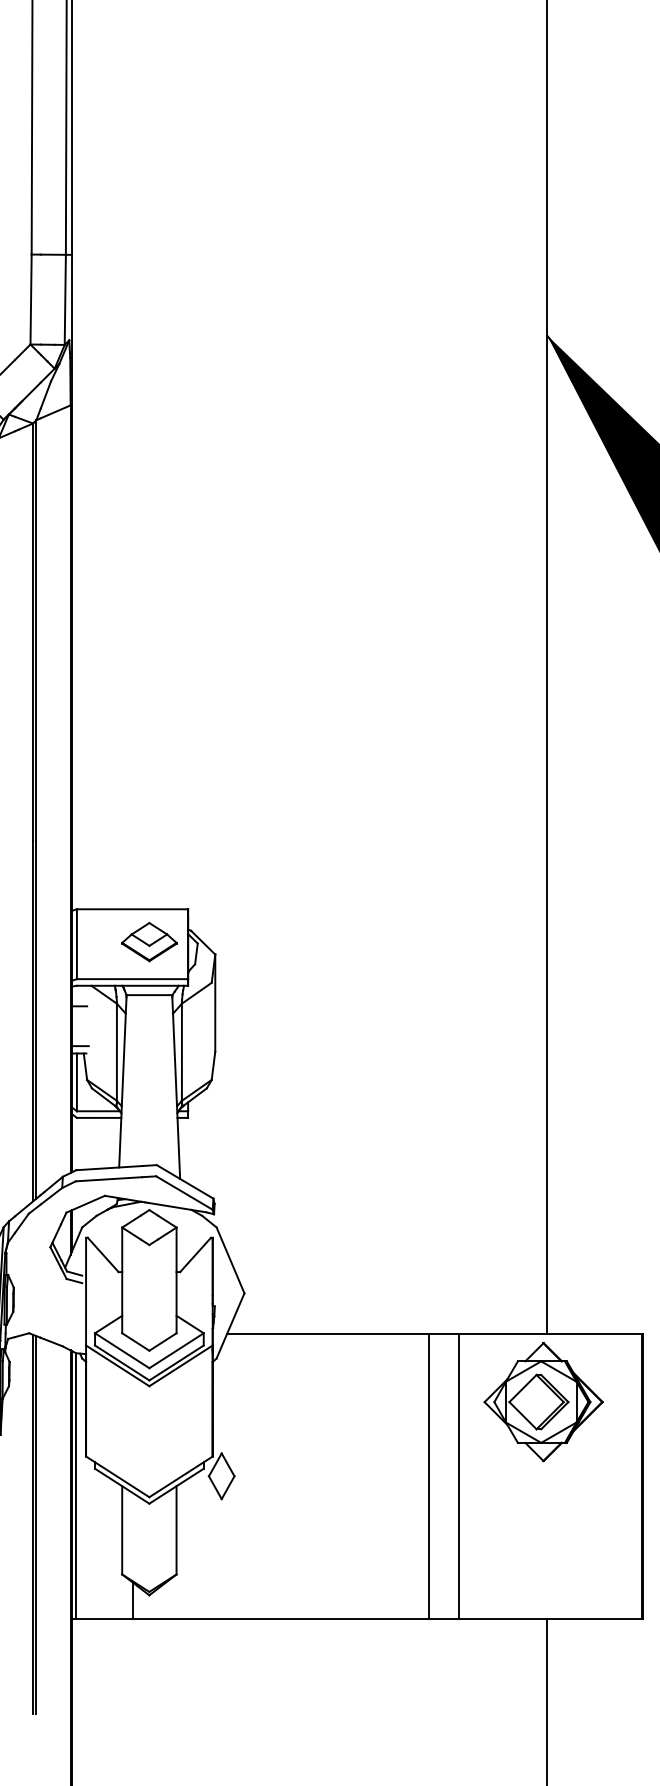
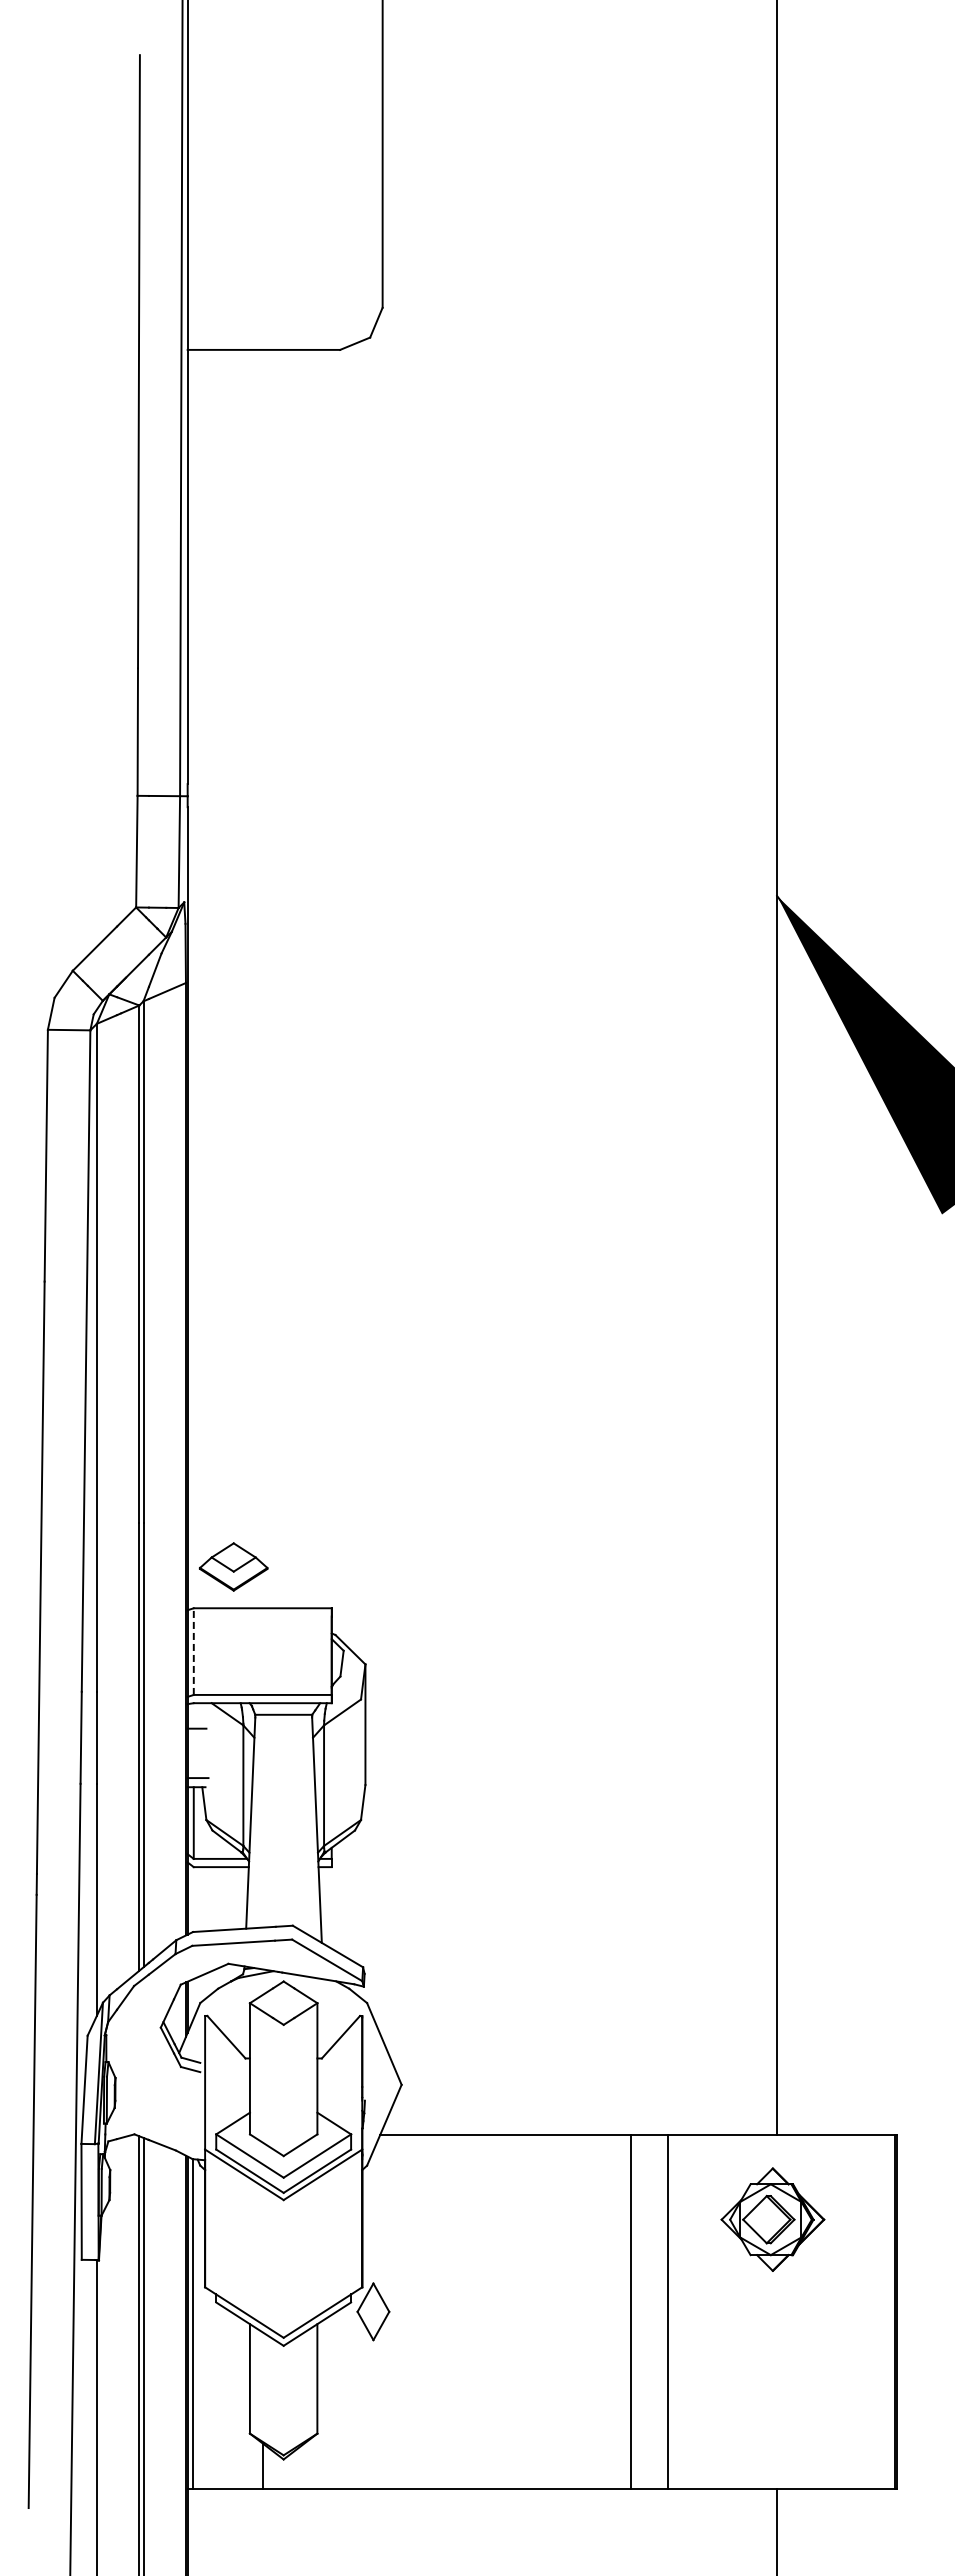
part: (149, 941) -> (233, 1566), moved
line: (76, 944) -> (193, 1651), solid -> dashed
part: (543, 1401) -> (772, 2219), size x0.7

